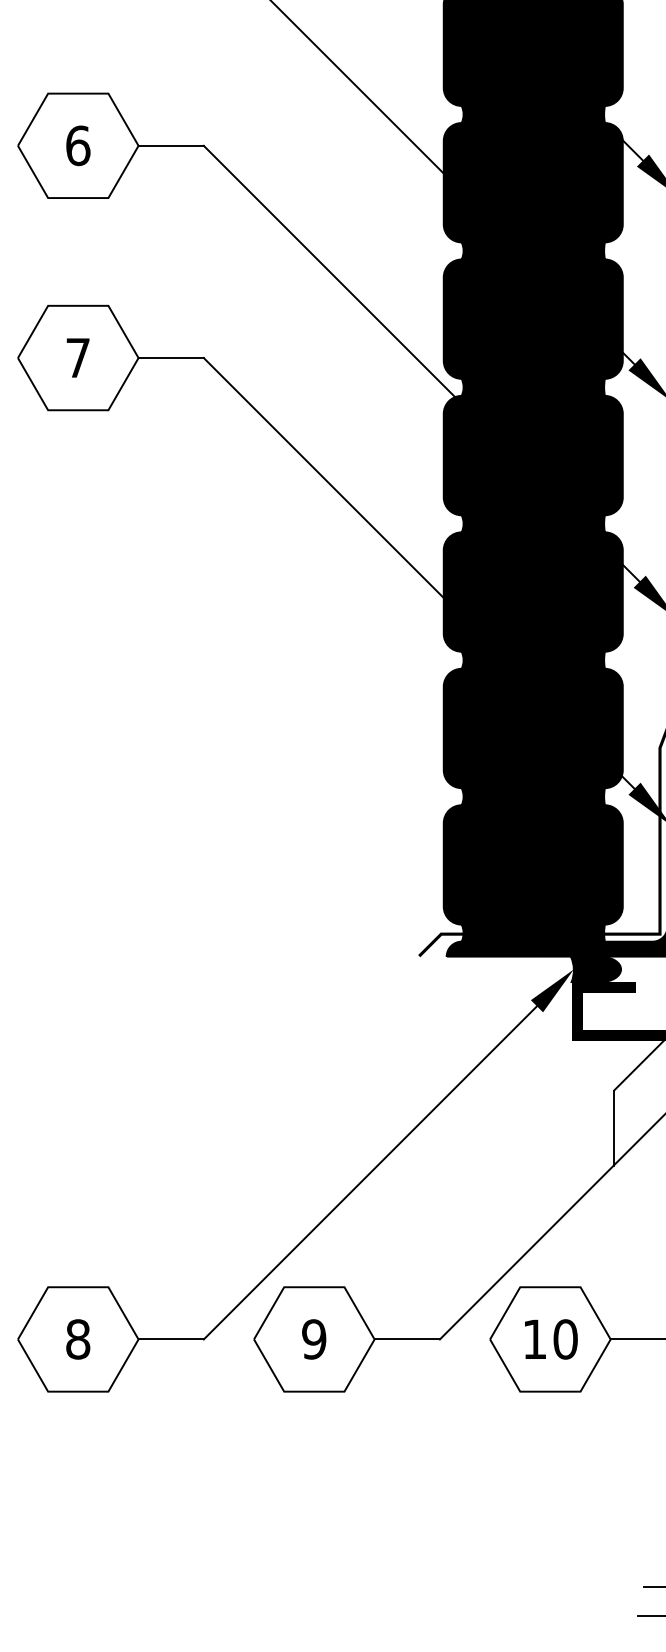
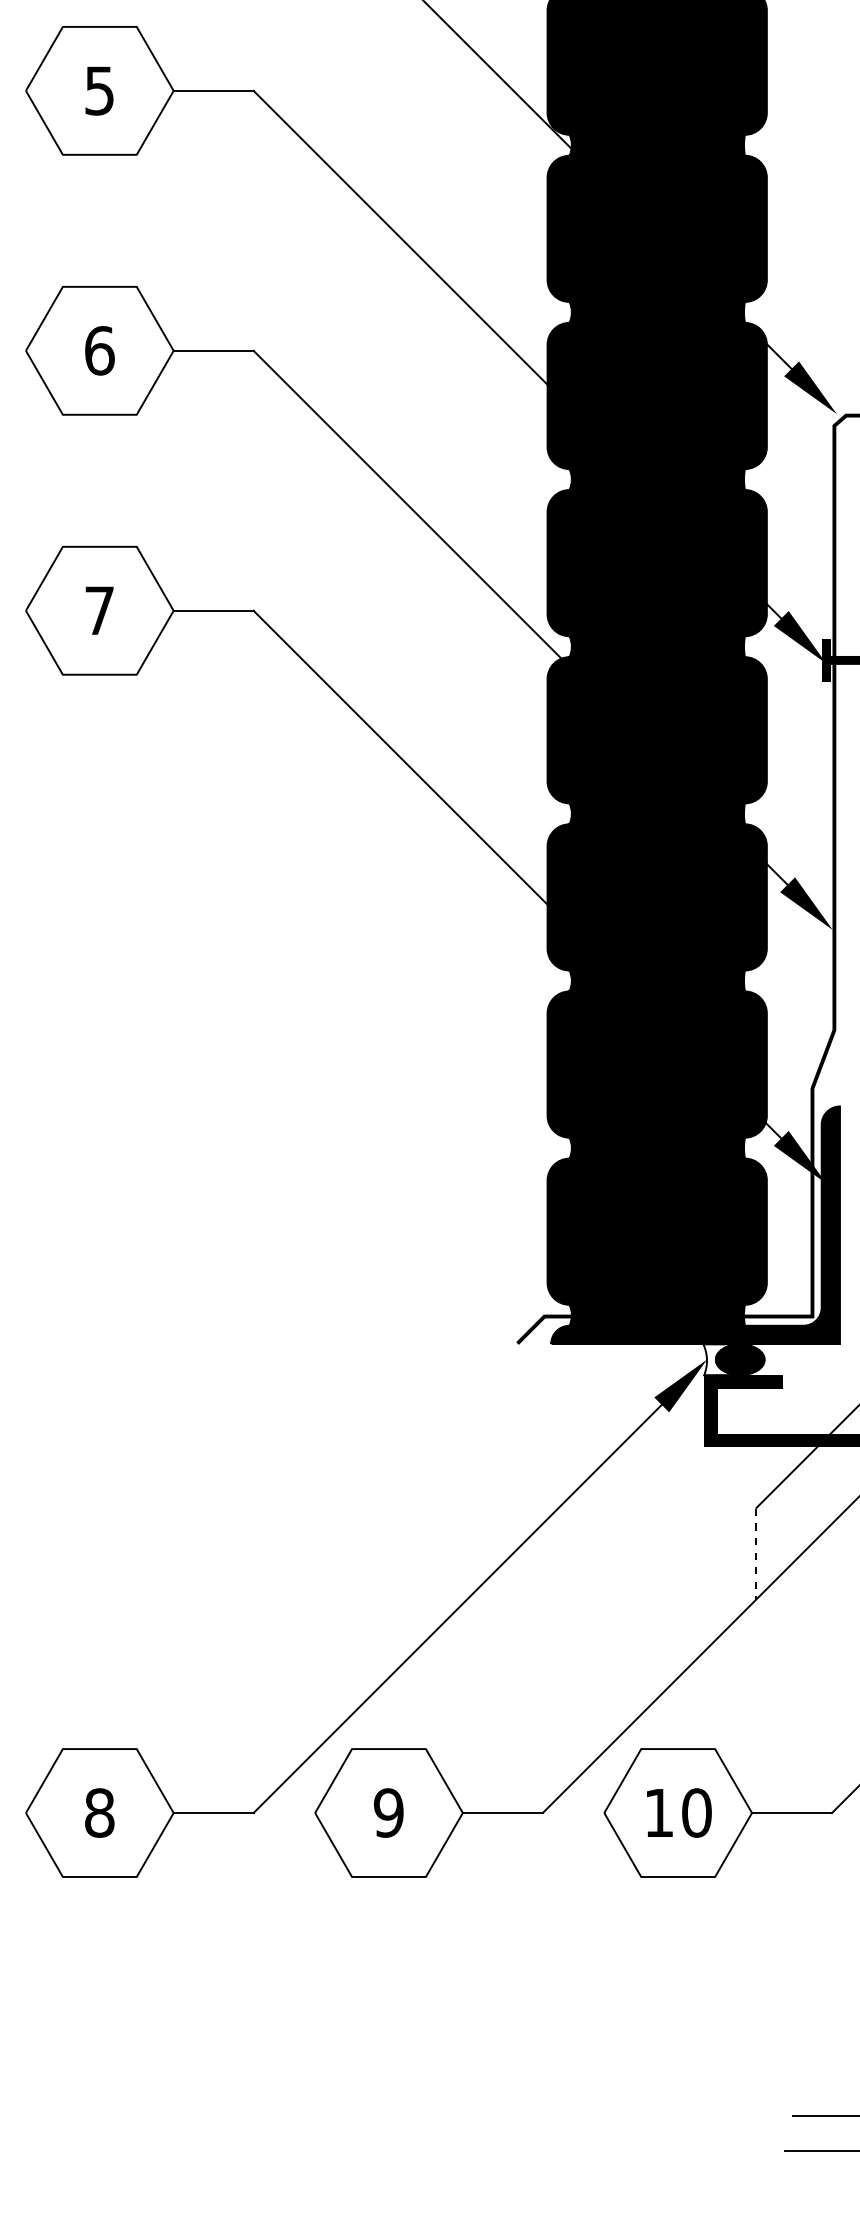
fill: (585, 969) -> (721, 1359), removed
line: (613, 1128) -> (755, 1554), solid -> dashed

